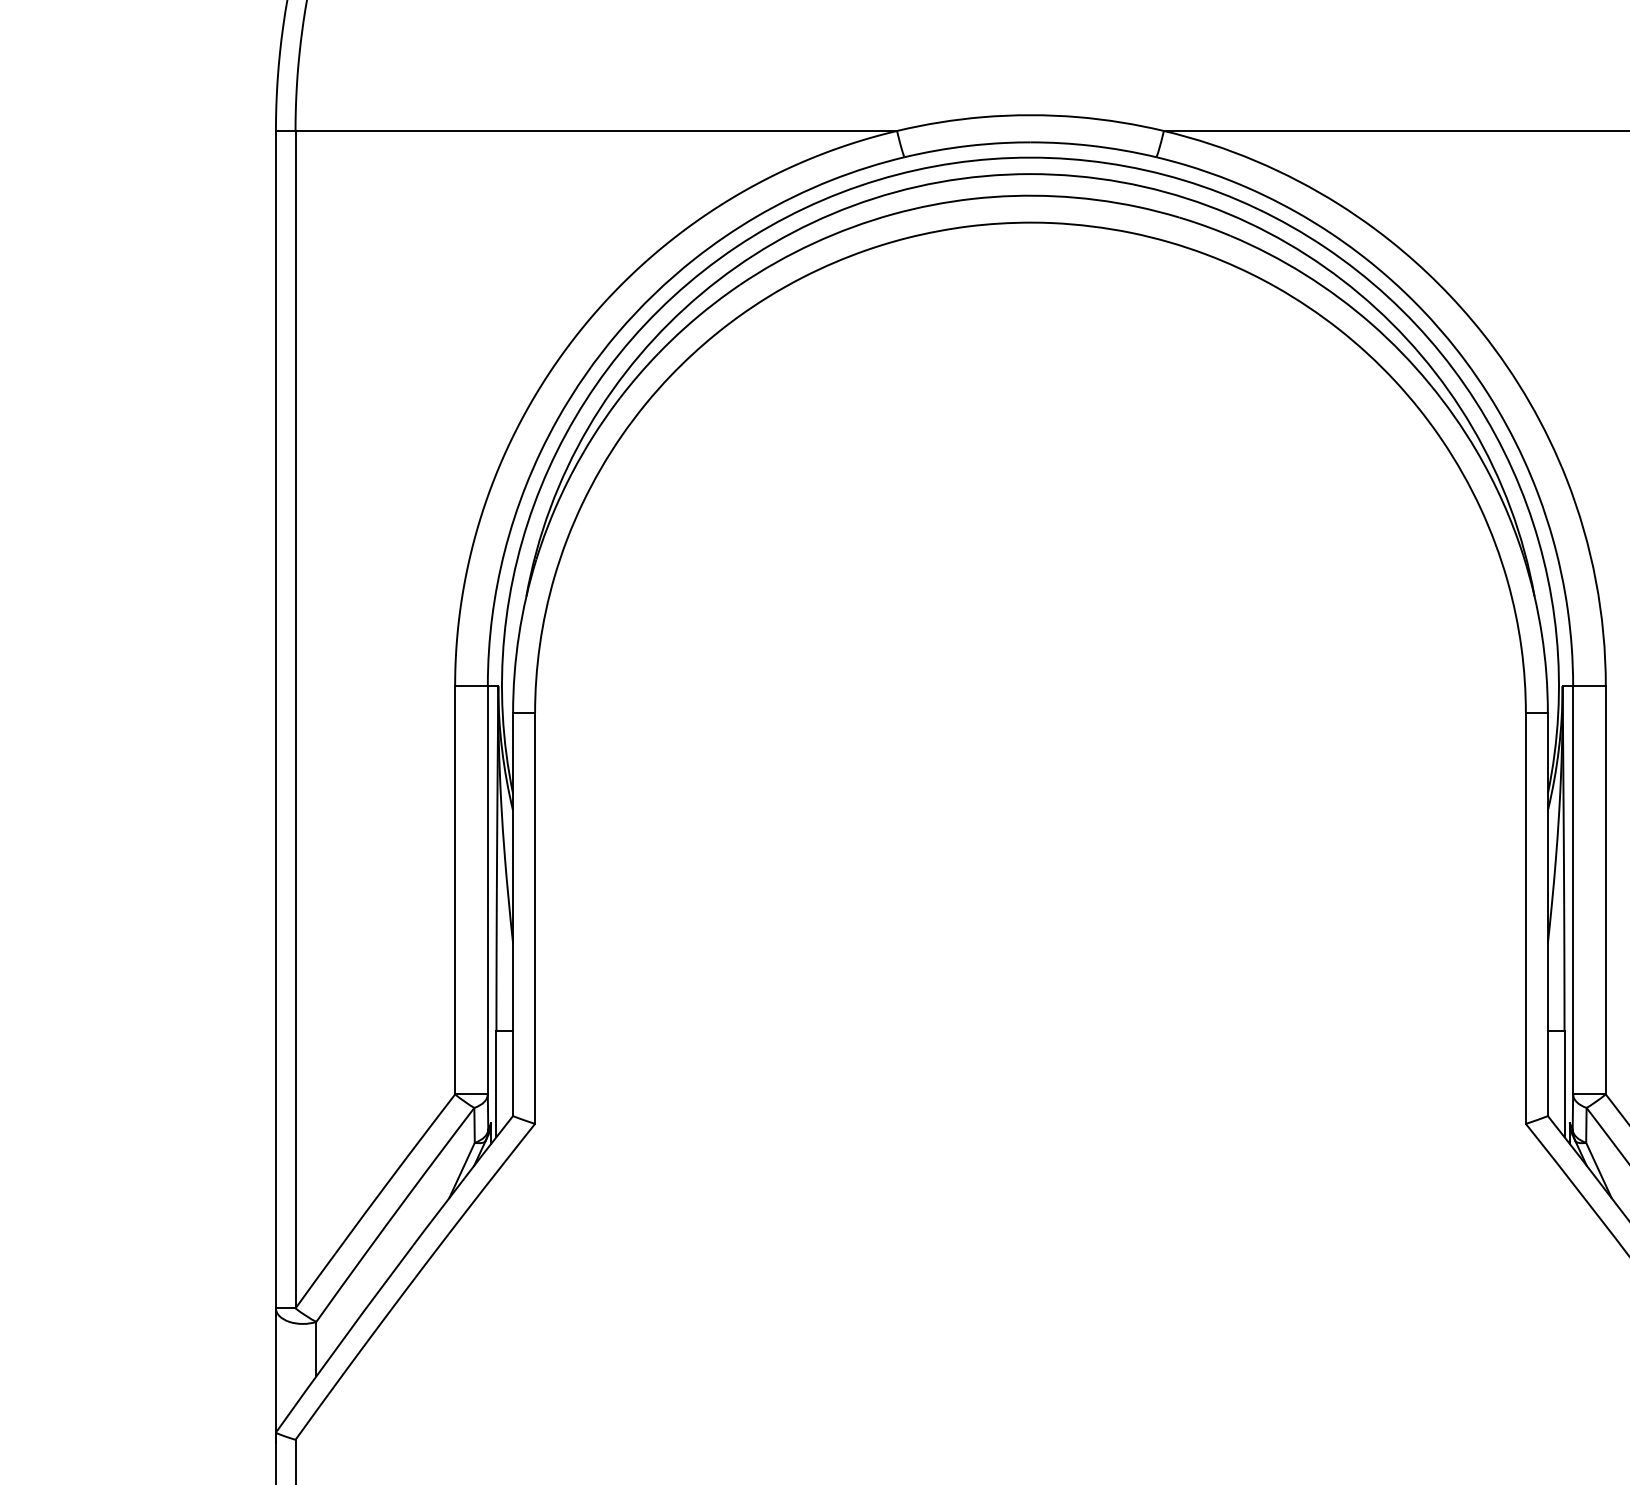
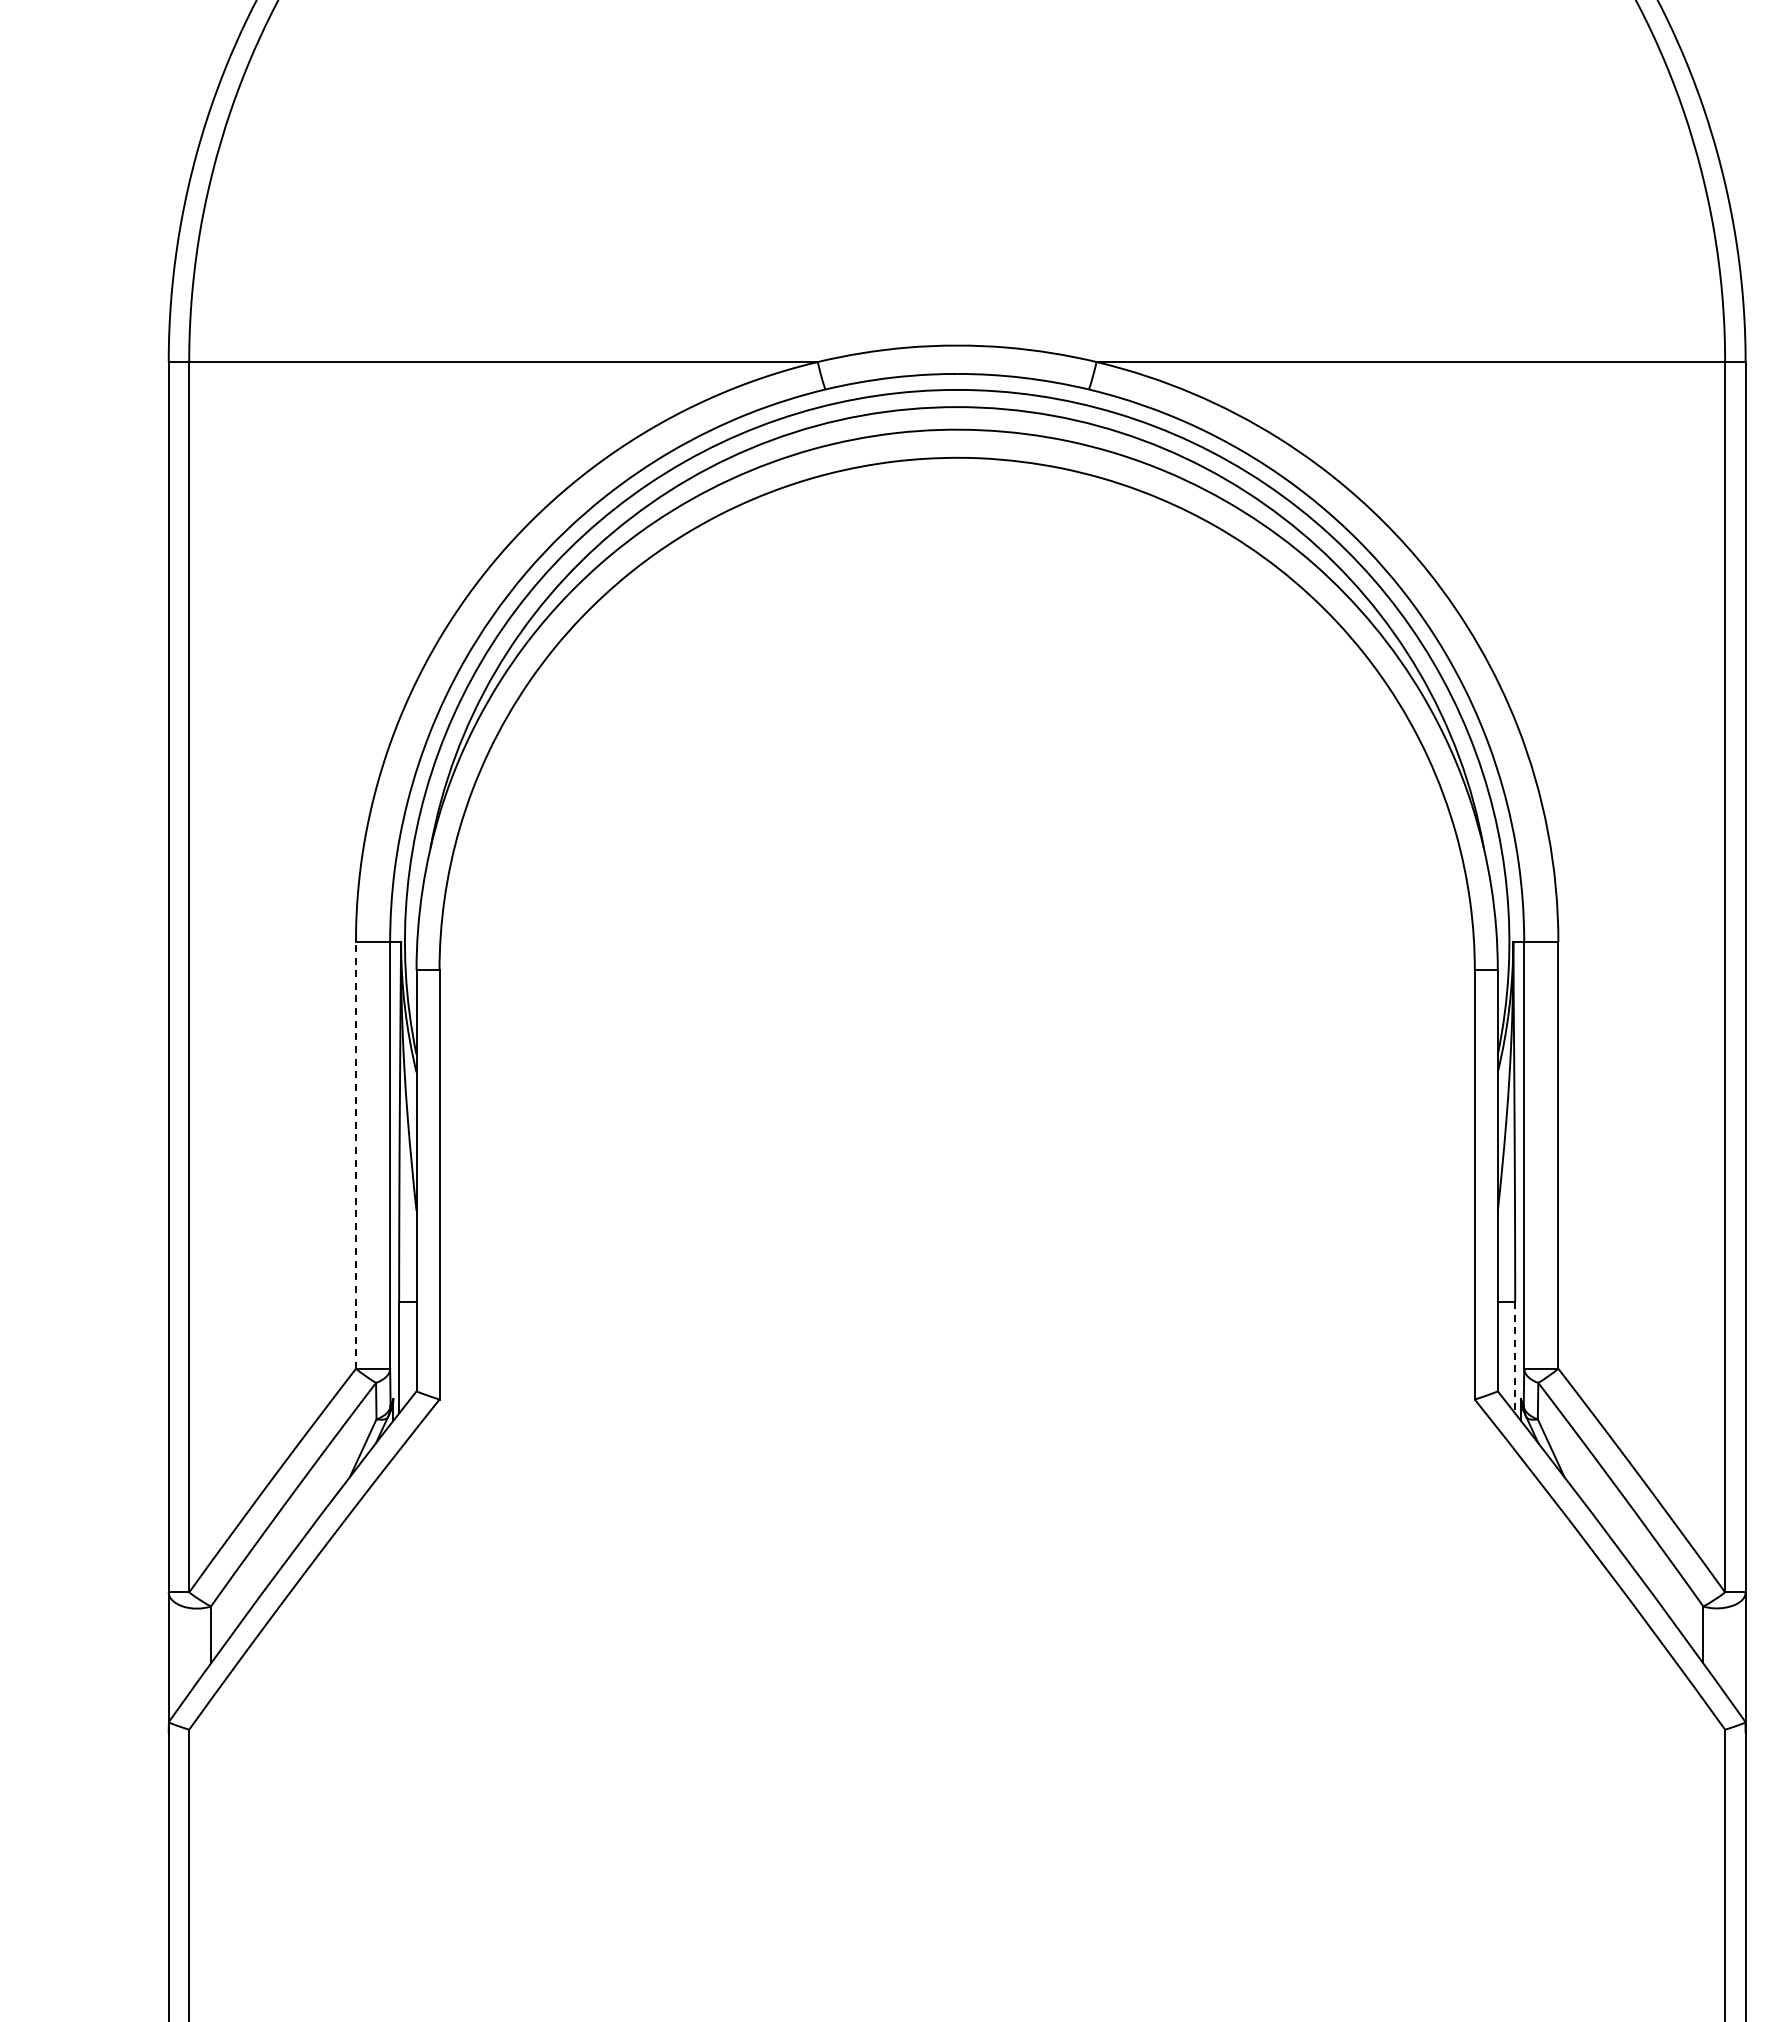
line: (454, 889) -> (355, 1154), solid -> dashed
line: (1564, 1083) -> (1515, 1357), solid -> dashed

